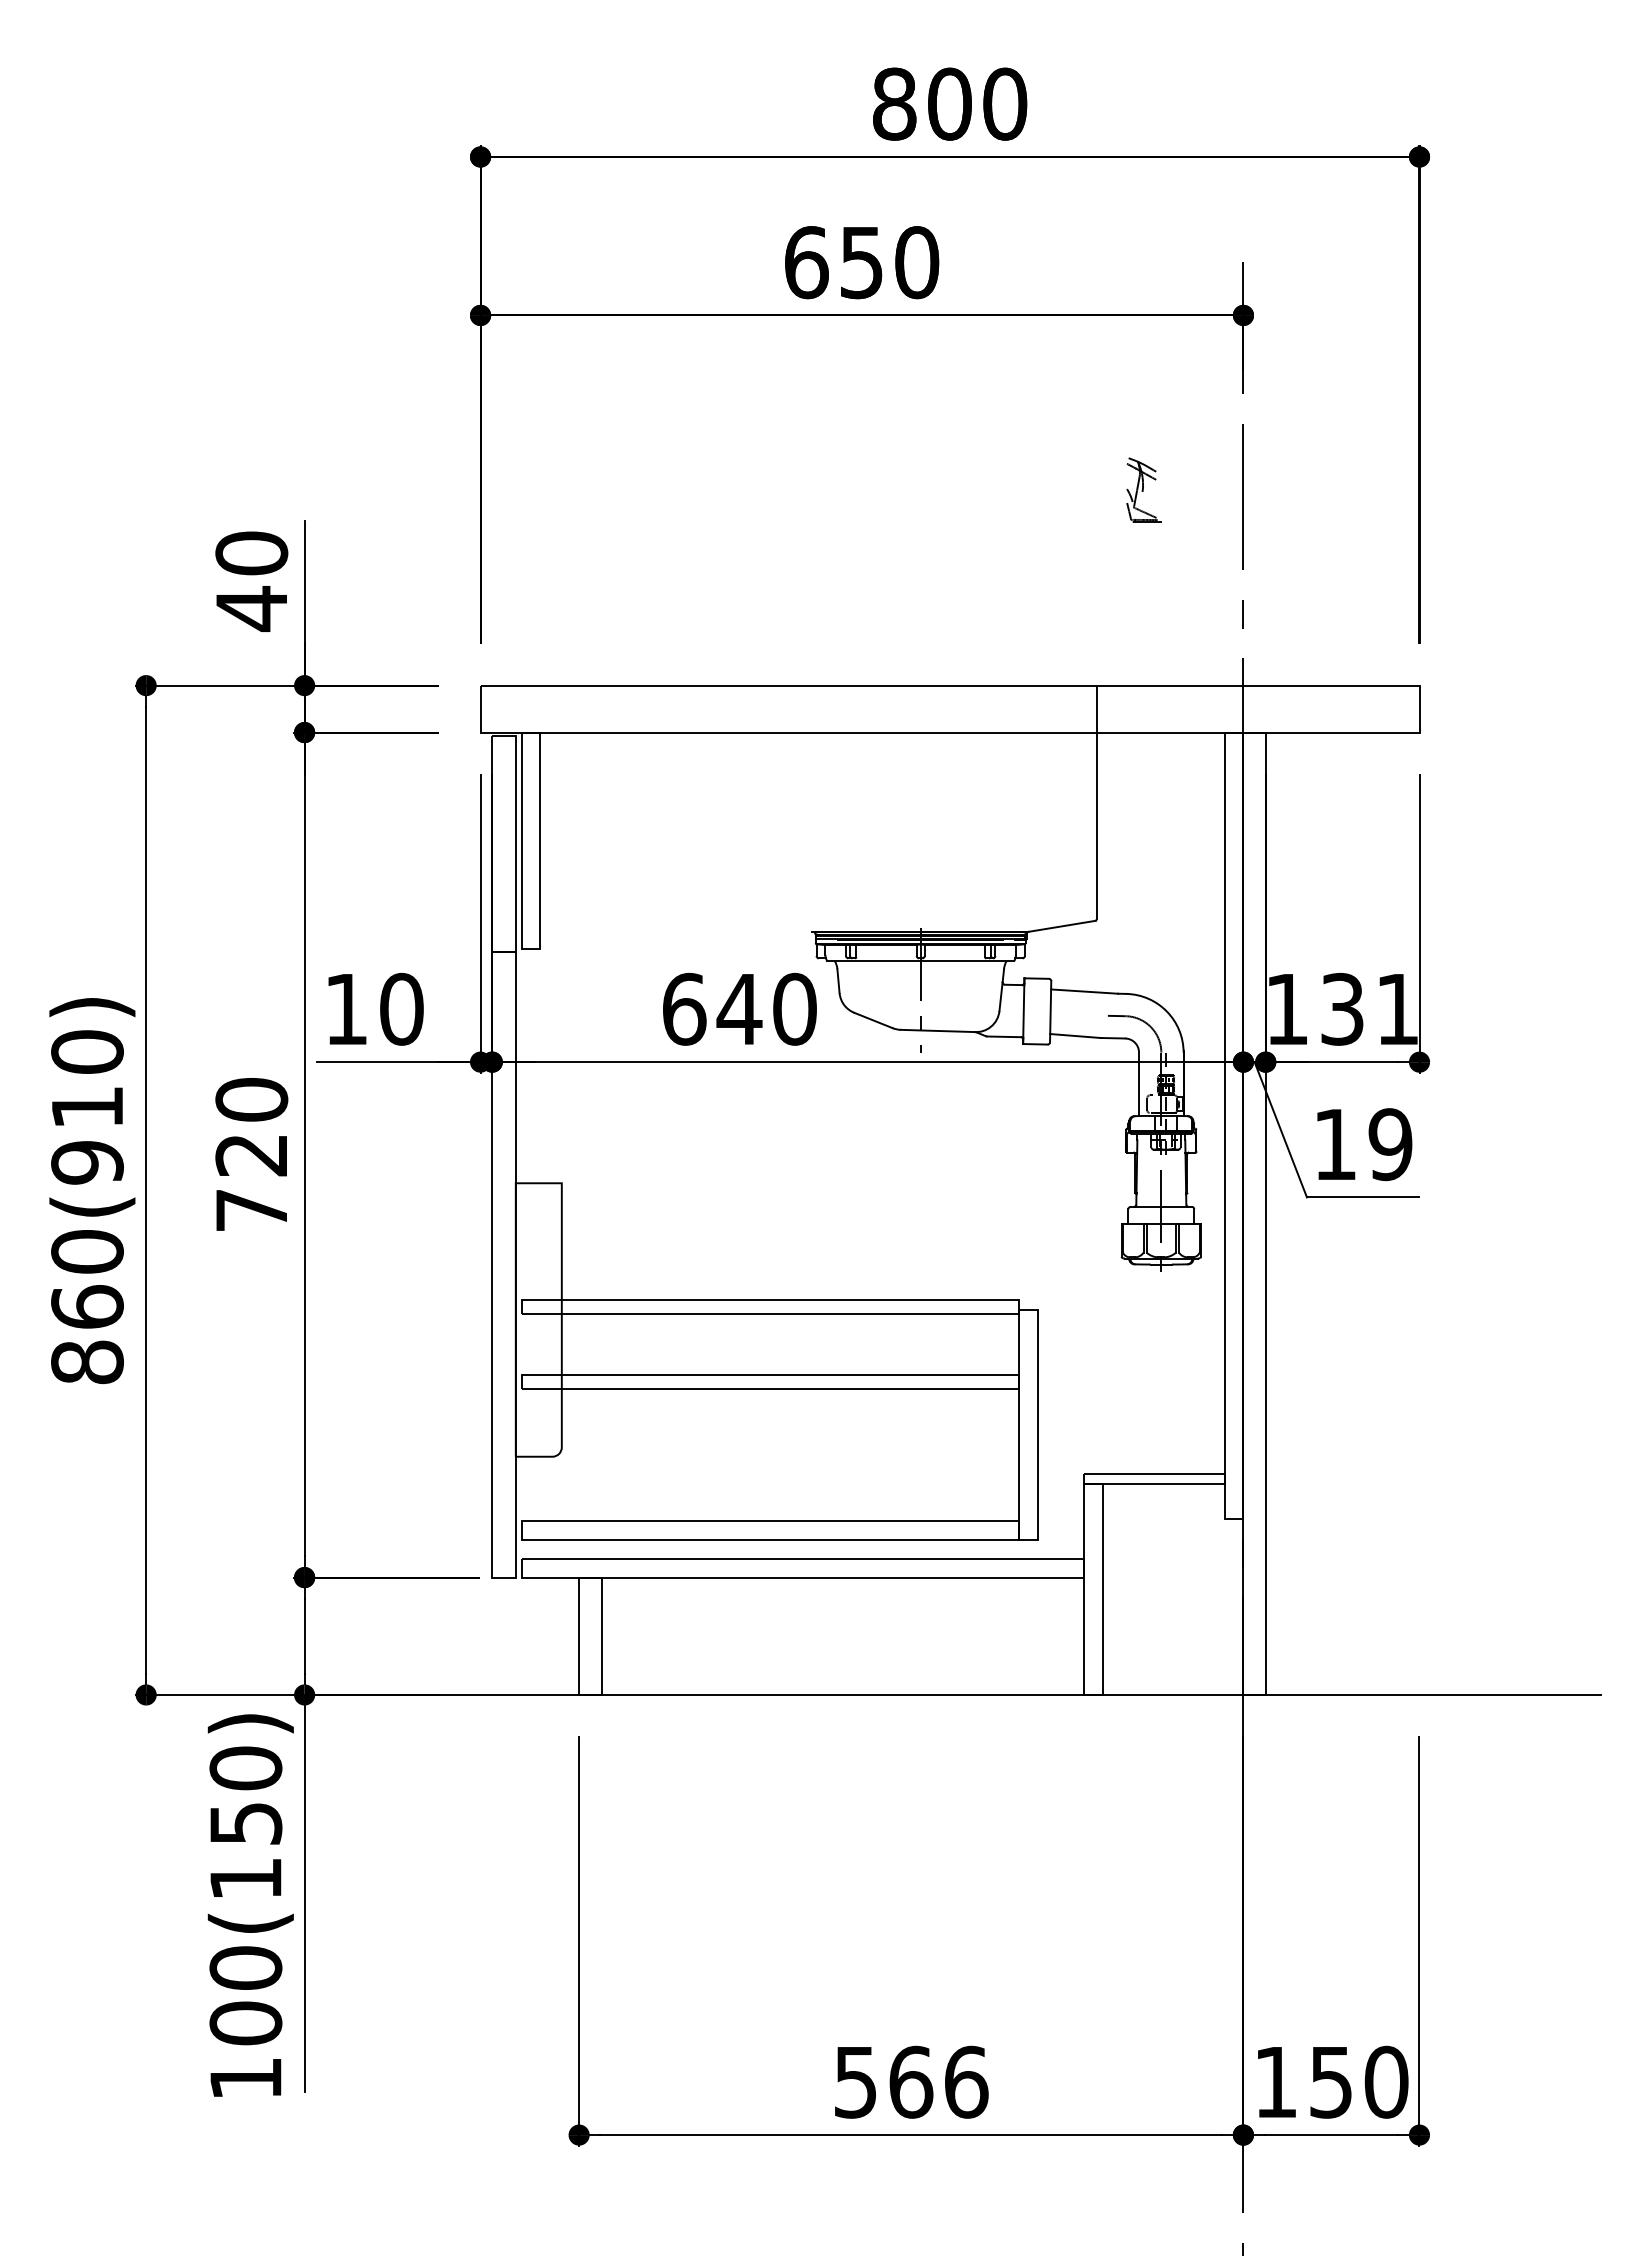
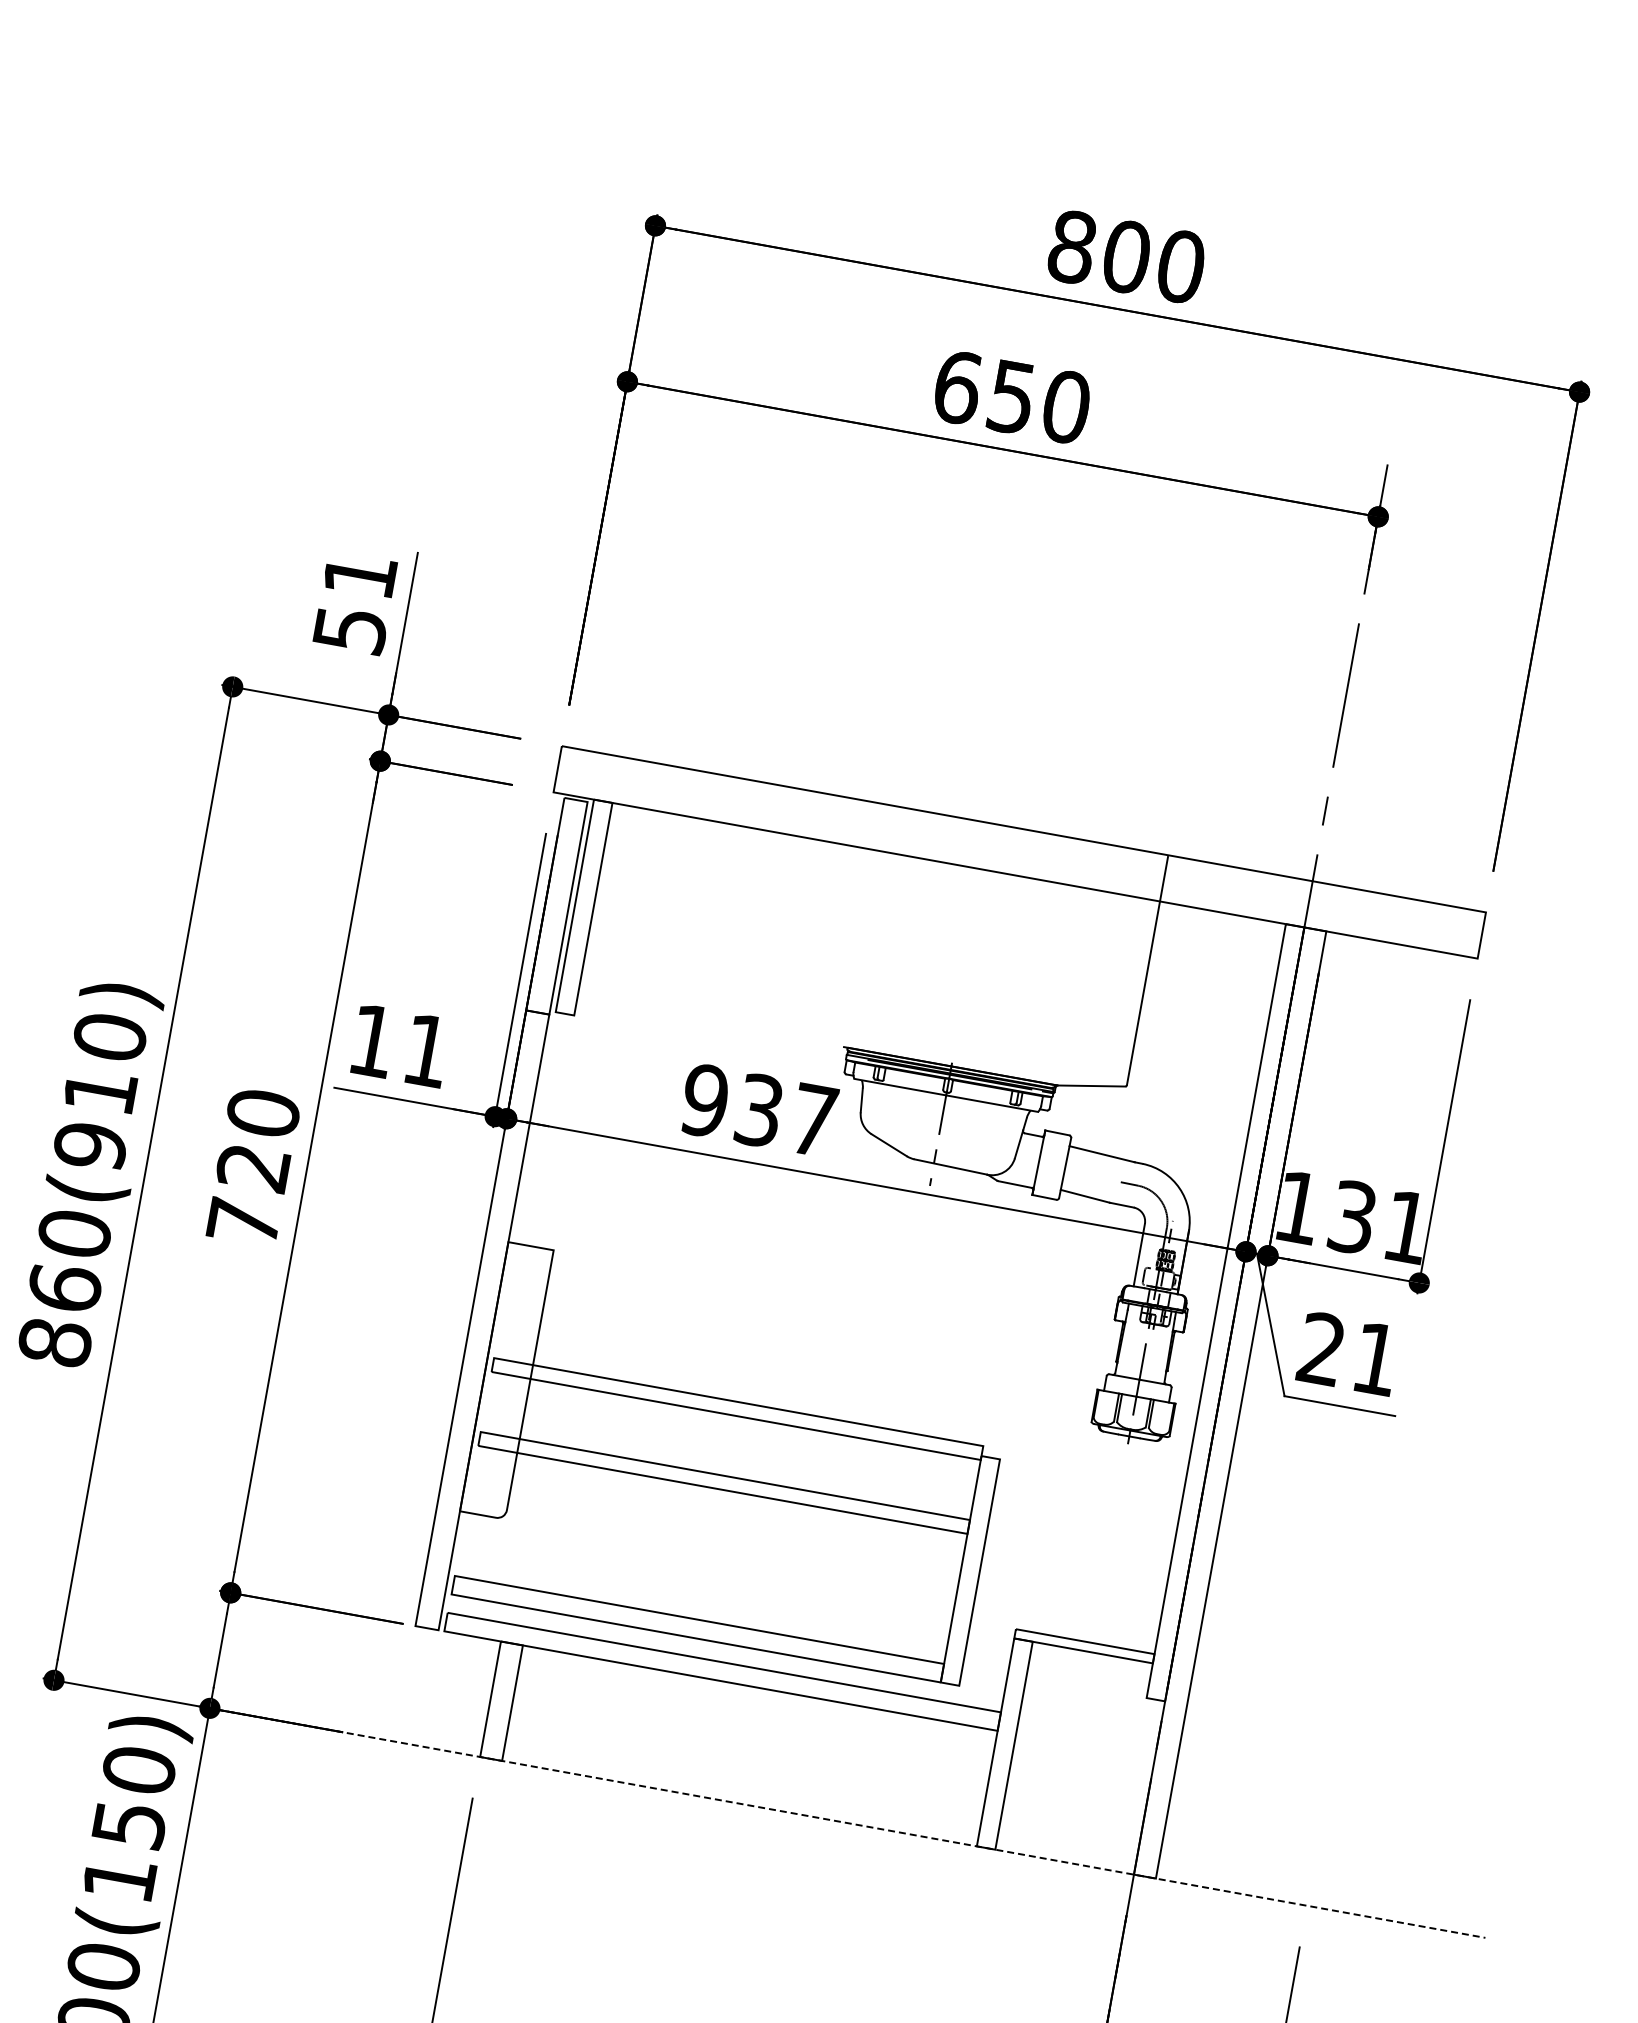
part: (1143, 489) -> (1249, 670), removed
text: (251, 581) -> (354, 603), 40 -> 51
text: (401, 1008) -> (426, 1049), 10 -> 11
text: (739, 1008) -> (759, 1109), 640 -> 937
text: (1363, 1144) -> (1349, 1354), 19 -> 21
line: (956, 1694) -> (851, 1823), solid -> dashed

